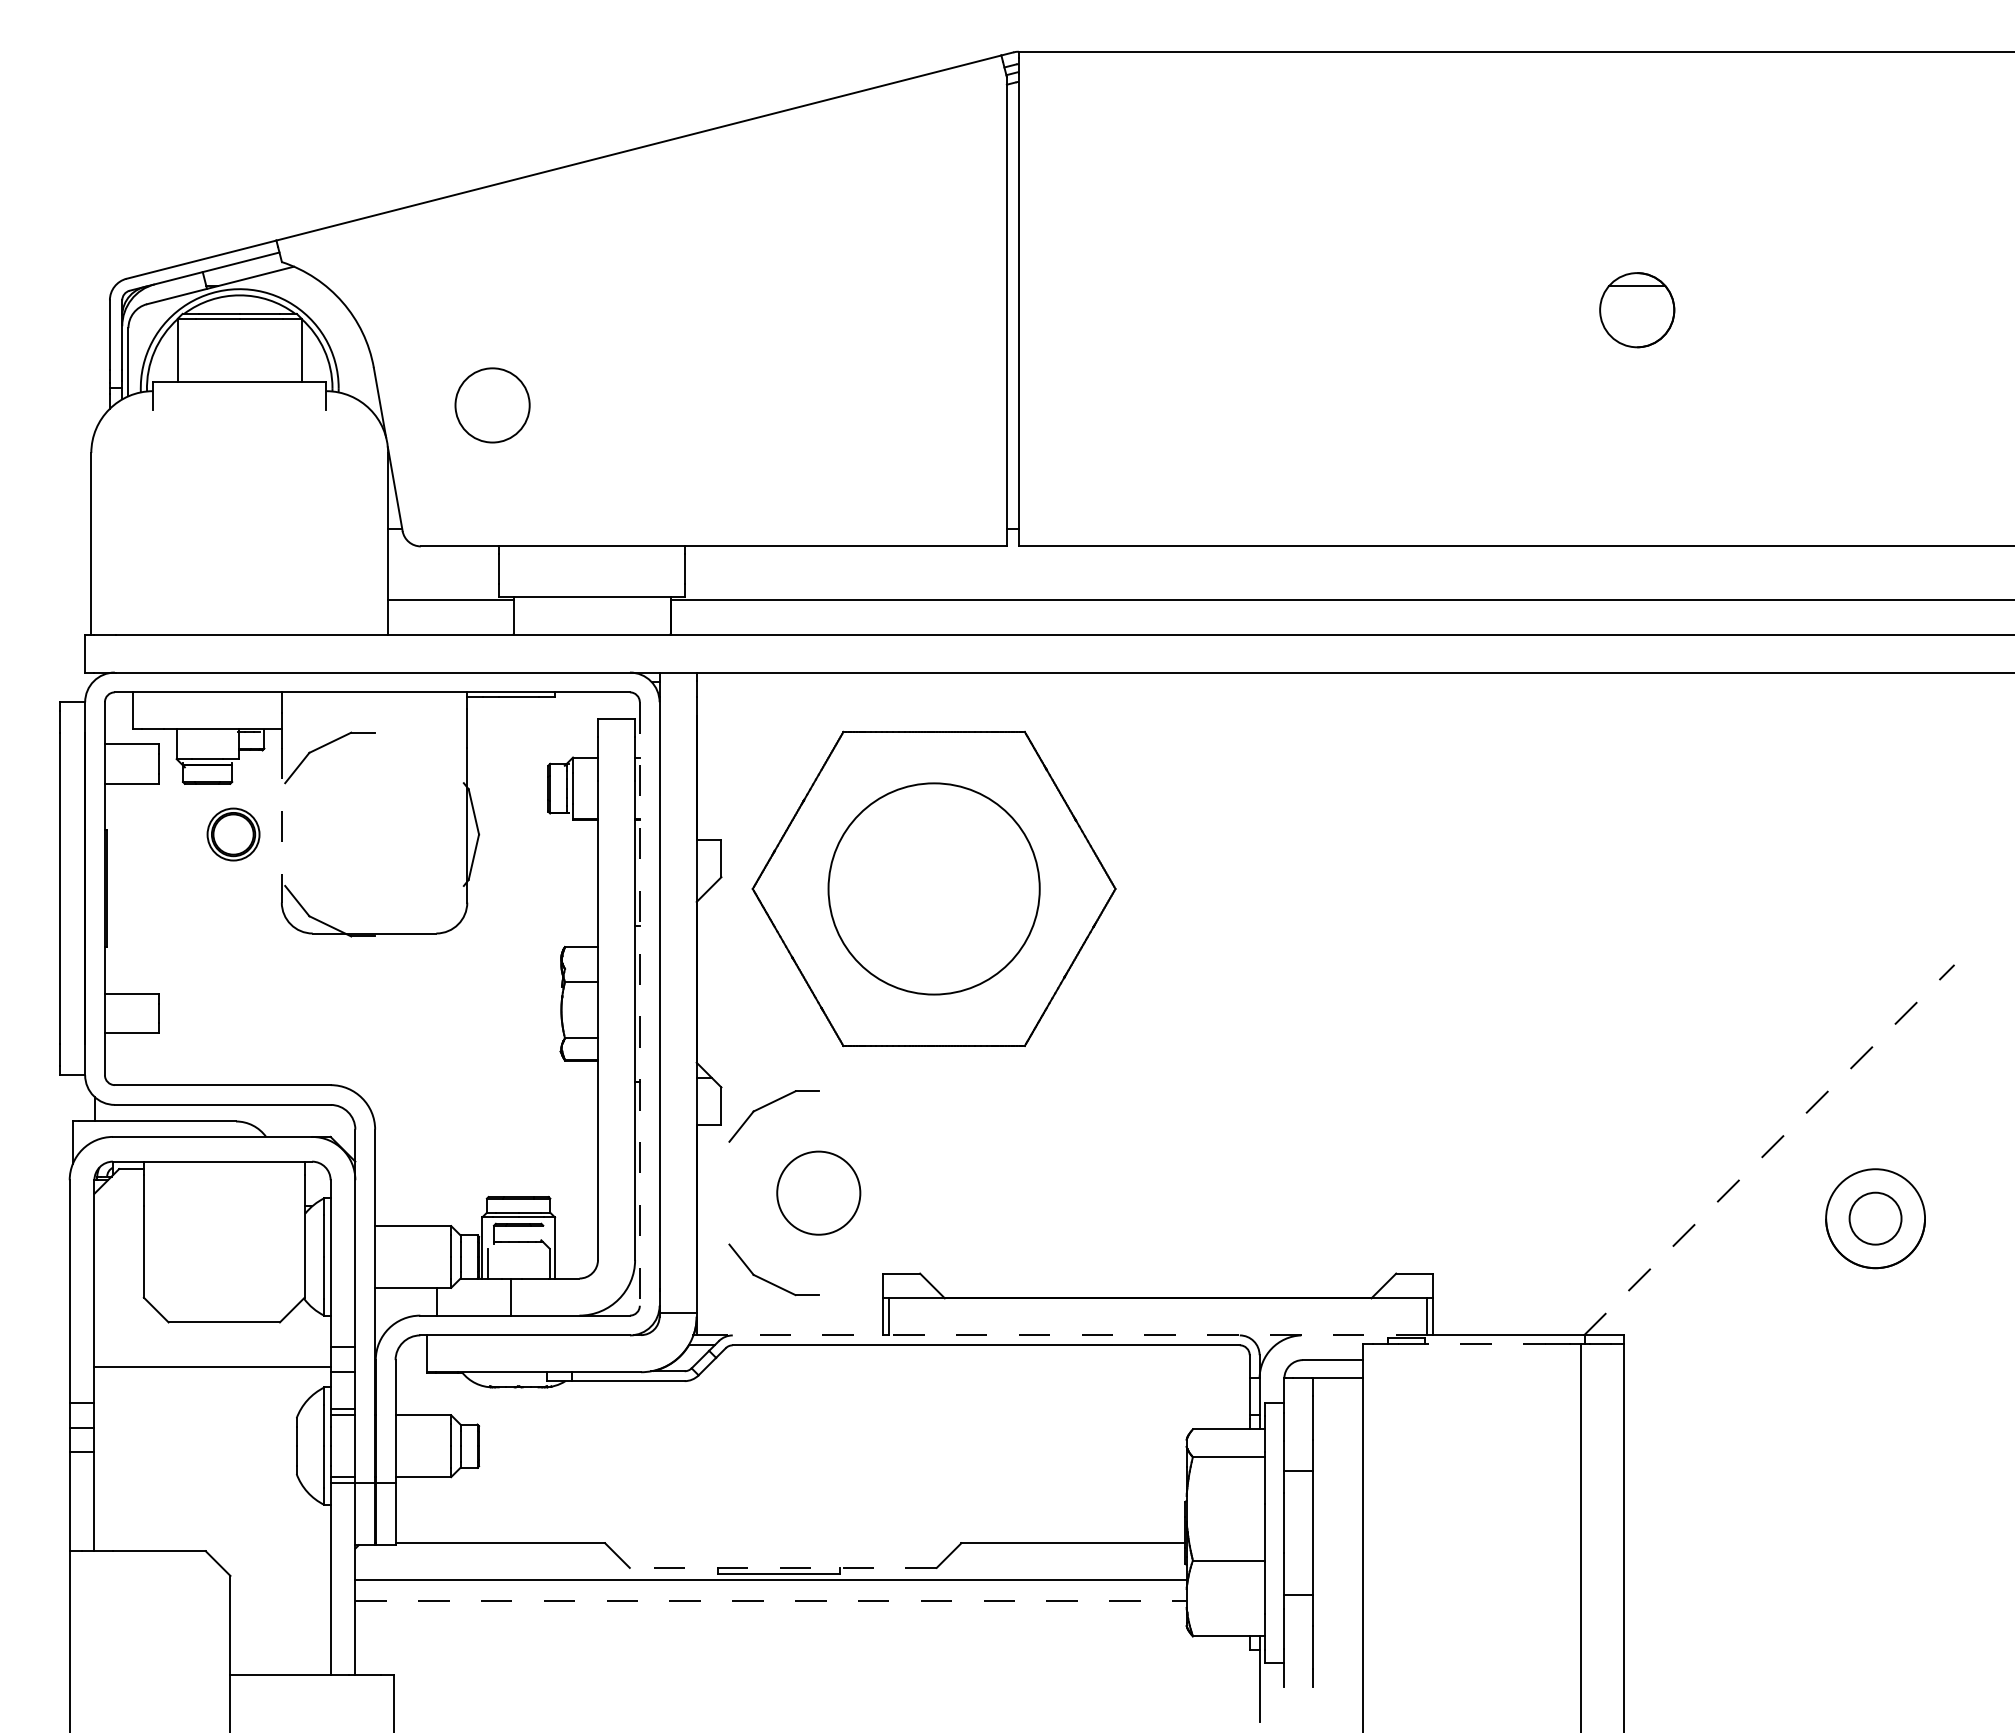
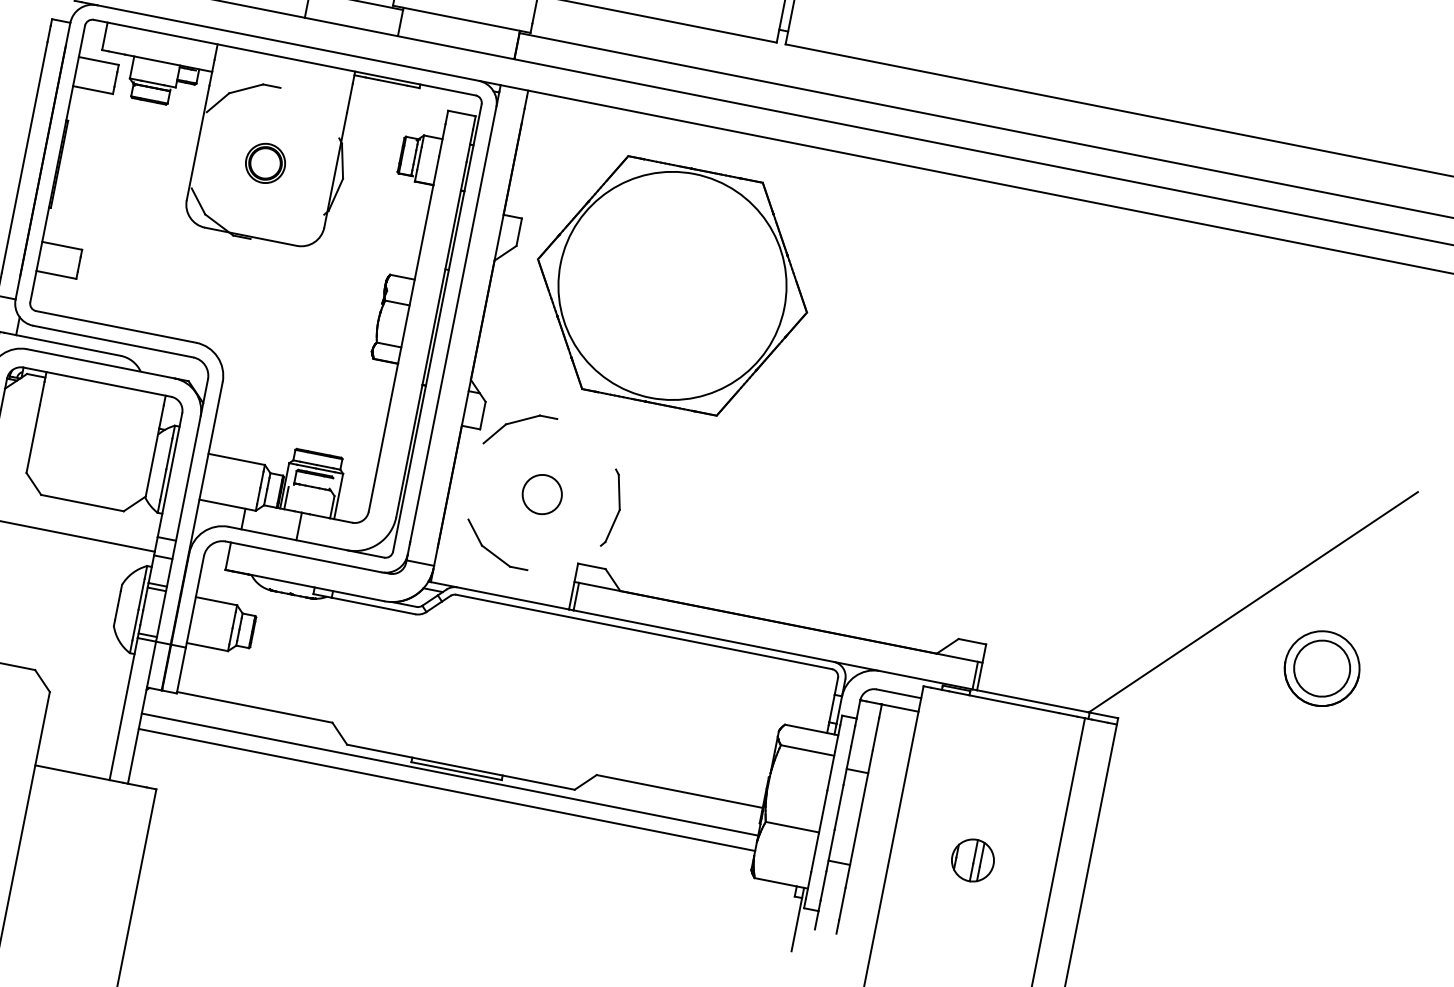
line: (281, 825) -> (197, 143), dashed -> solid
part: (233, 834) -> (265, 163), moved
circle: (934, 888) -> (672, 285), size x1.43
line: (639, 1004) -> (437, 328), dashed -> solid
line: (1769, 1150) -> (1253, 602), dashed -> solid
part: (921, 1190) -> (618, 507), added
circle: (818, 1193) -> (542, 494), size x0.62
circle: (1875, 1218) -> (1322, 668), size x1.43
line: (790, 1335) -> (500, 595), dashed -> solid
line: (1158, 1335) -> (773, 649), dashed -> solid
line: (1472, 1343) -> (1004, 702), dashed -> solid
part: (1471, 1557) -> (972, 860), added
line: (782, 1567) -> (460, 766), dashed -> solid
line: (771, 1601) -> (447, 790), dashed -> solid

